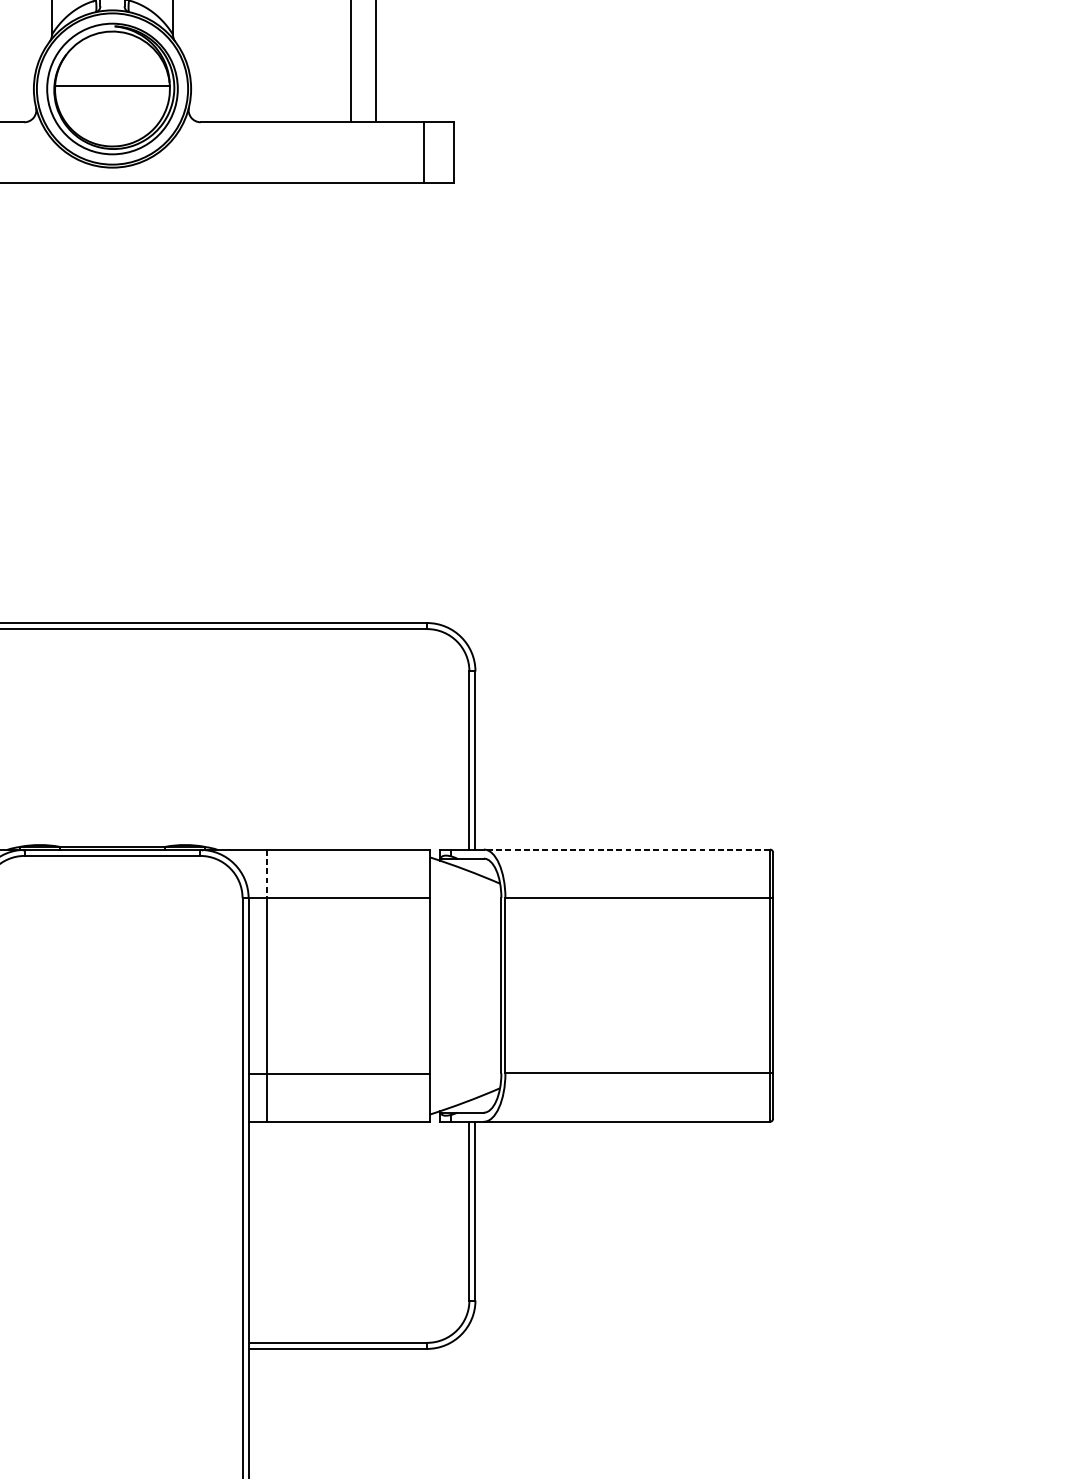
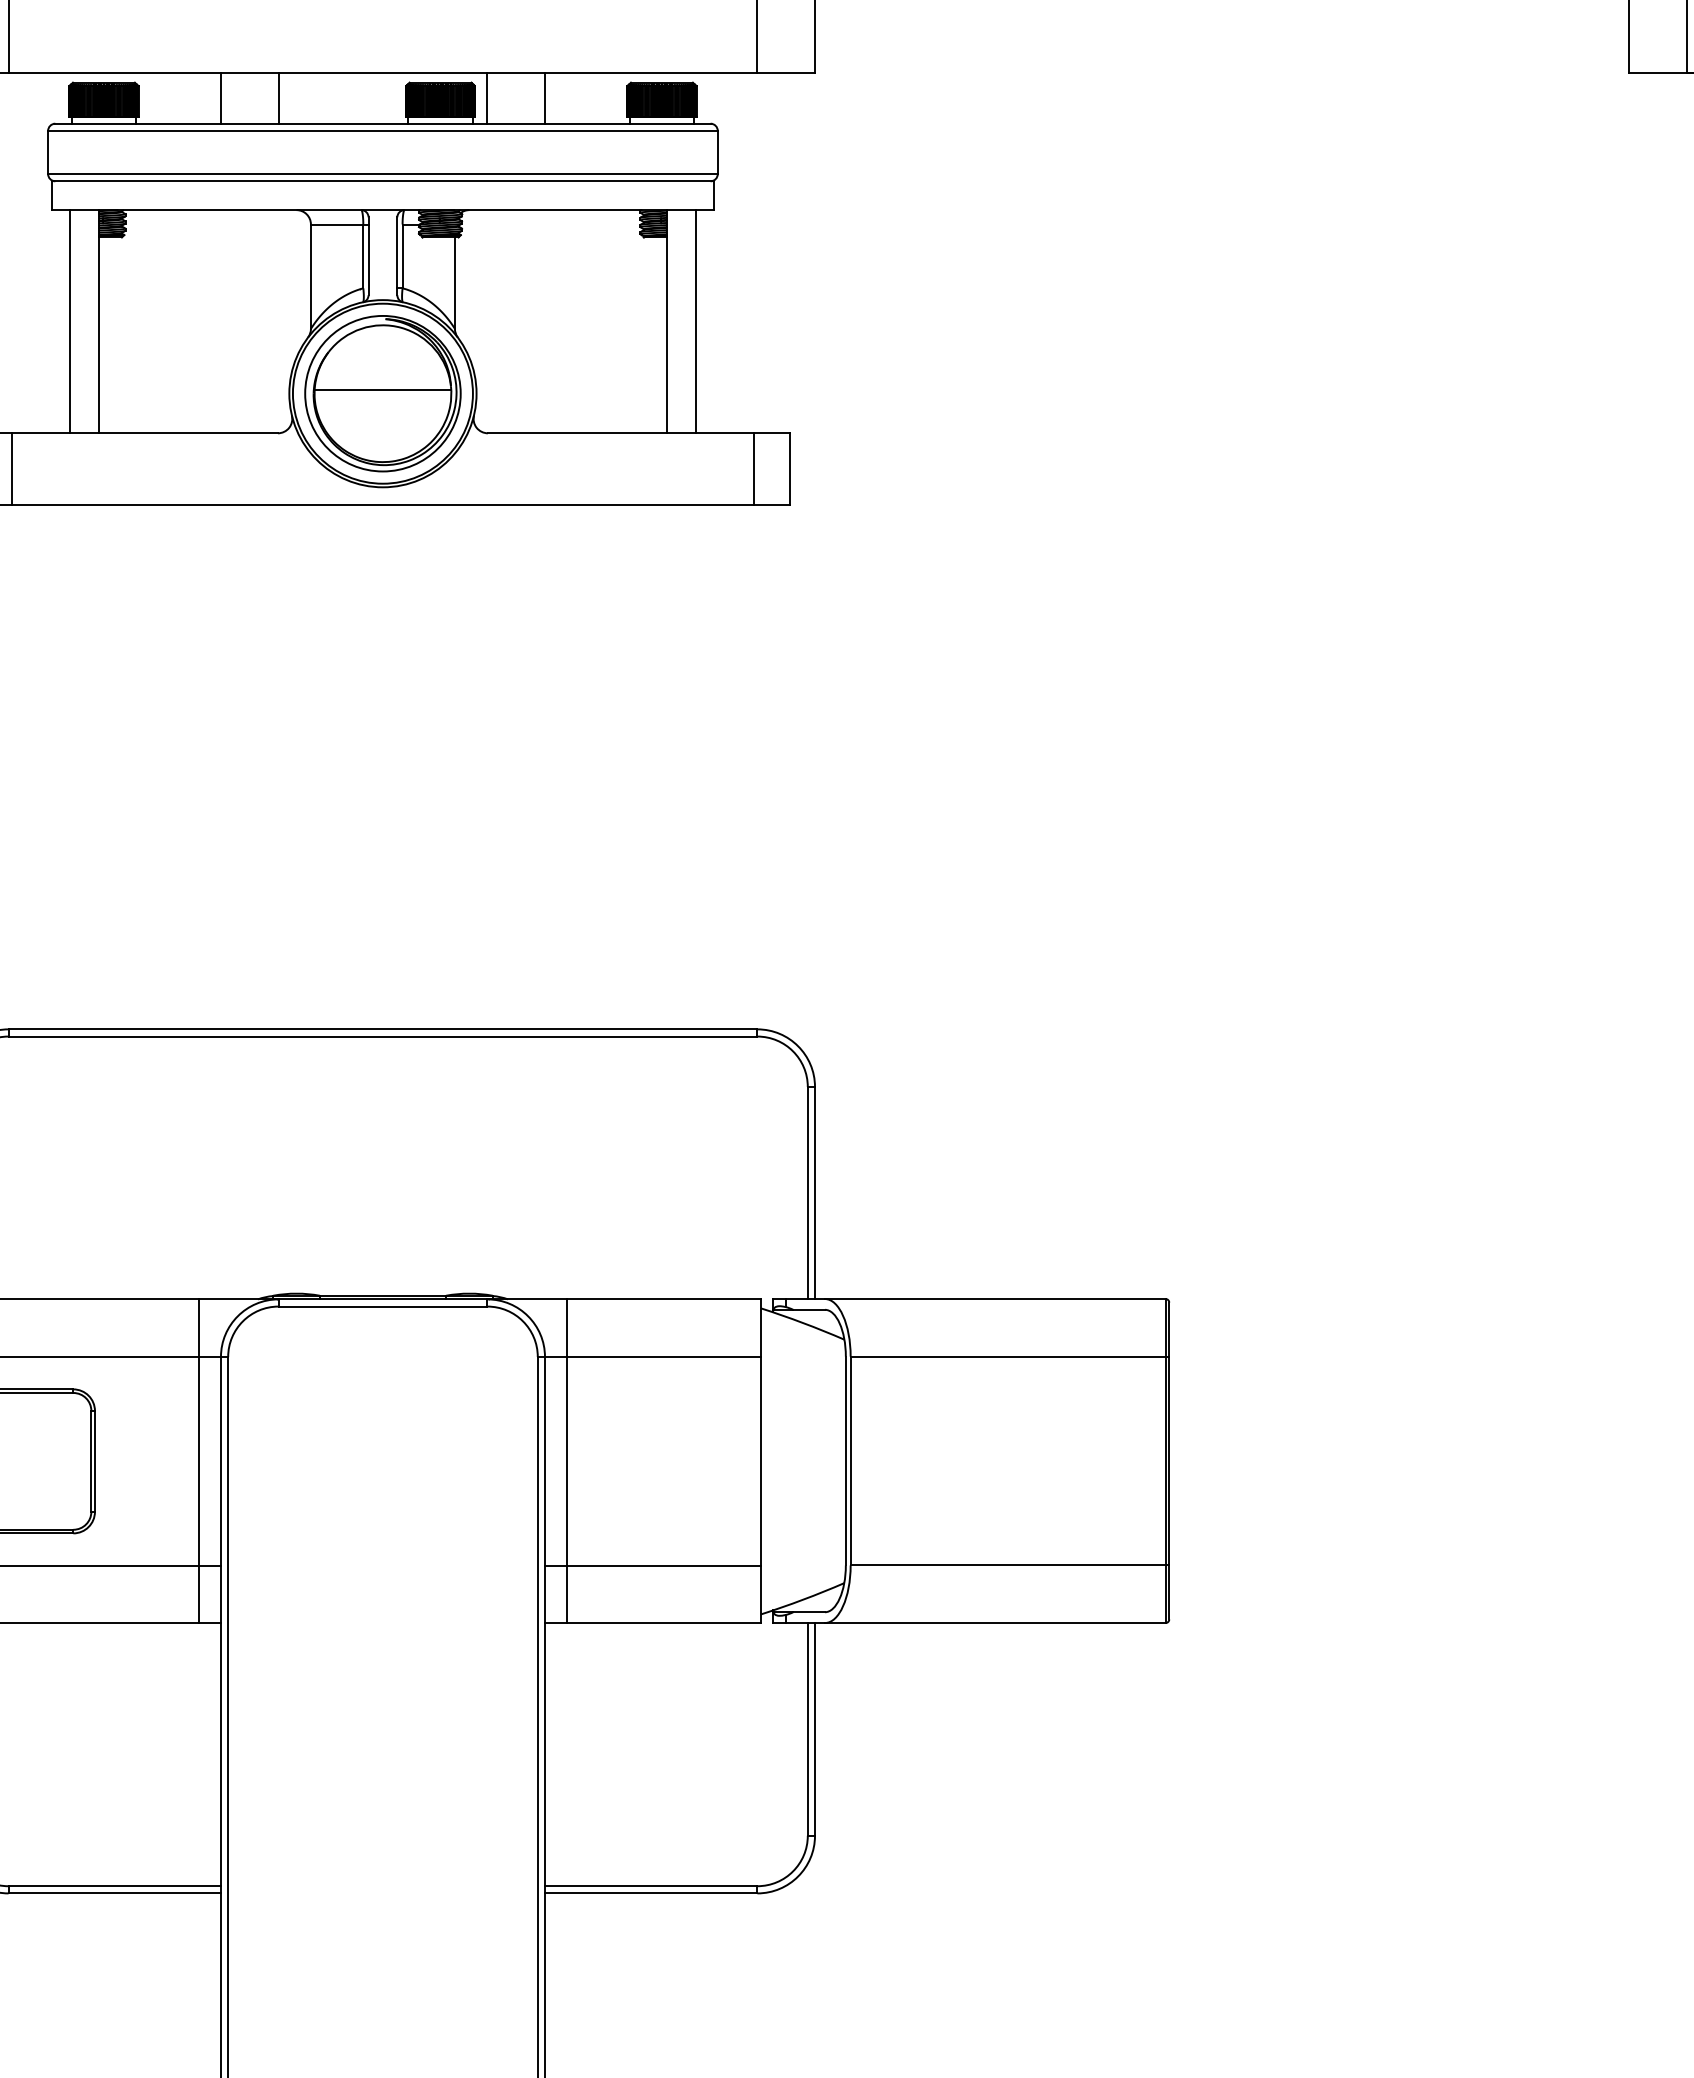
line: (626, 849) -> (994, 1299), dashed -> solid
line: (266, 874) -> (566, 1328), dashed -> solid

